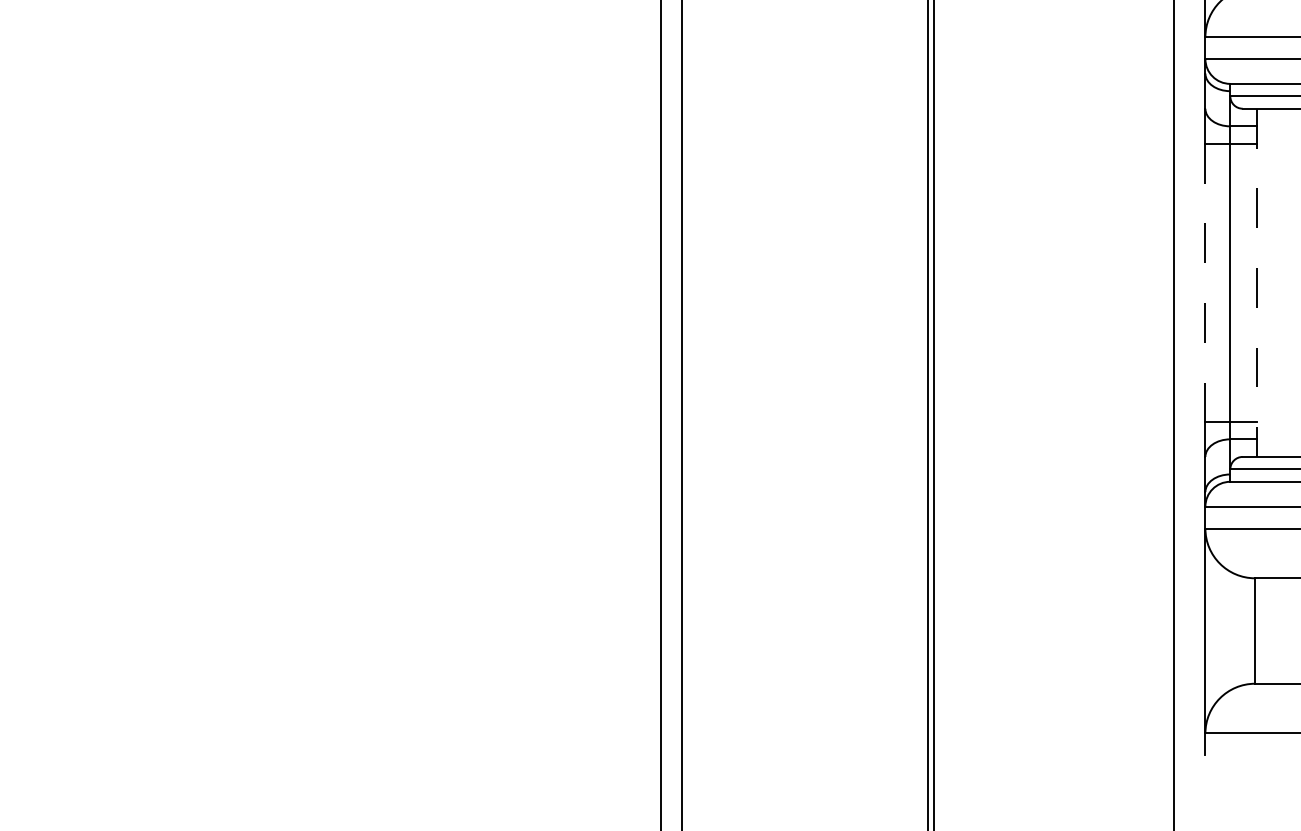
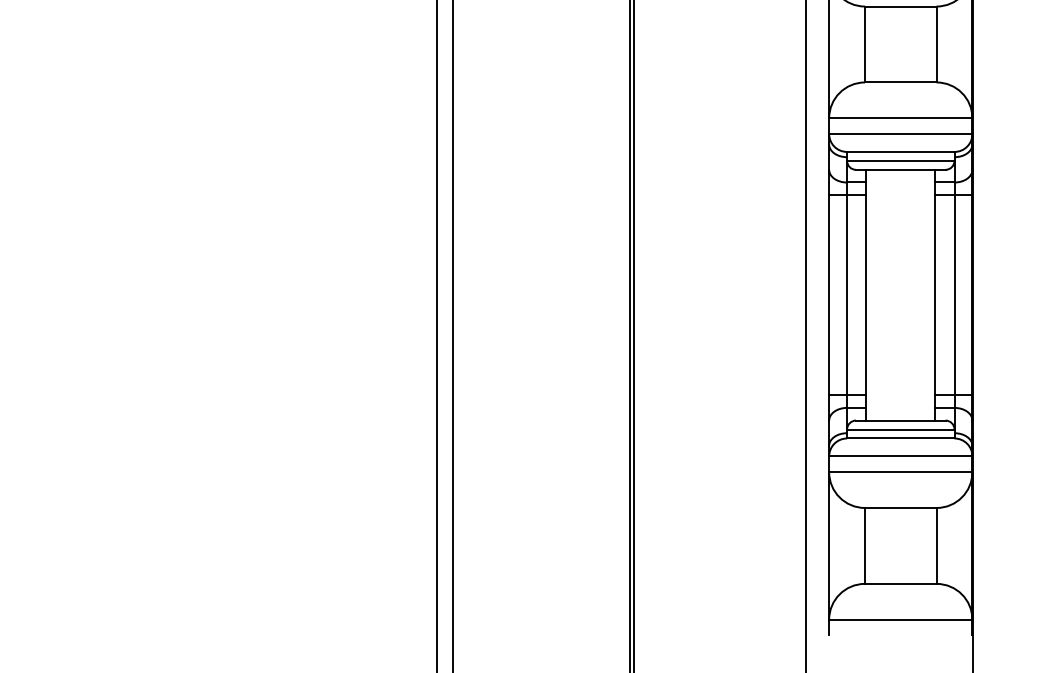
line: (1205, 283) -> (829, 295), dashed -> solid
line: (1257, 283) -> (866, 295), dashed -> solid

